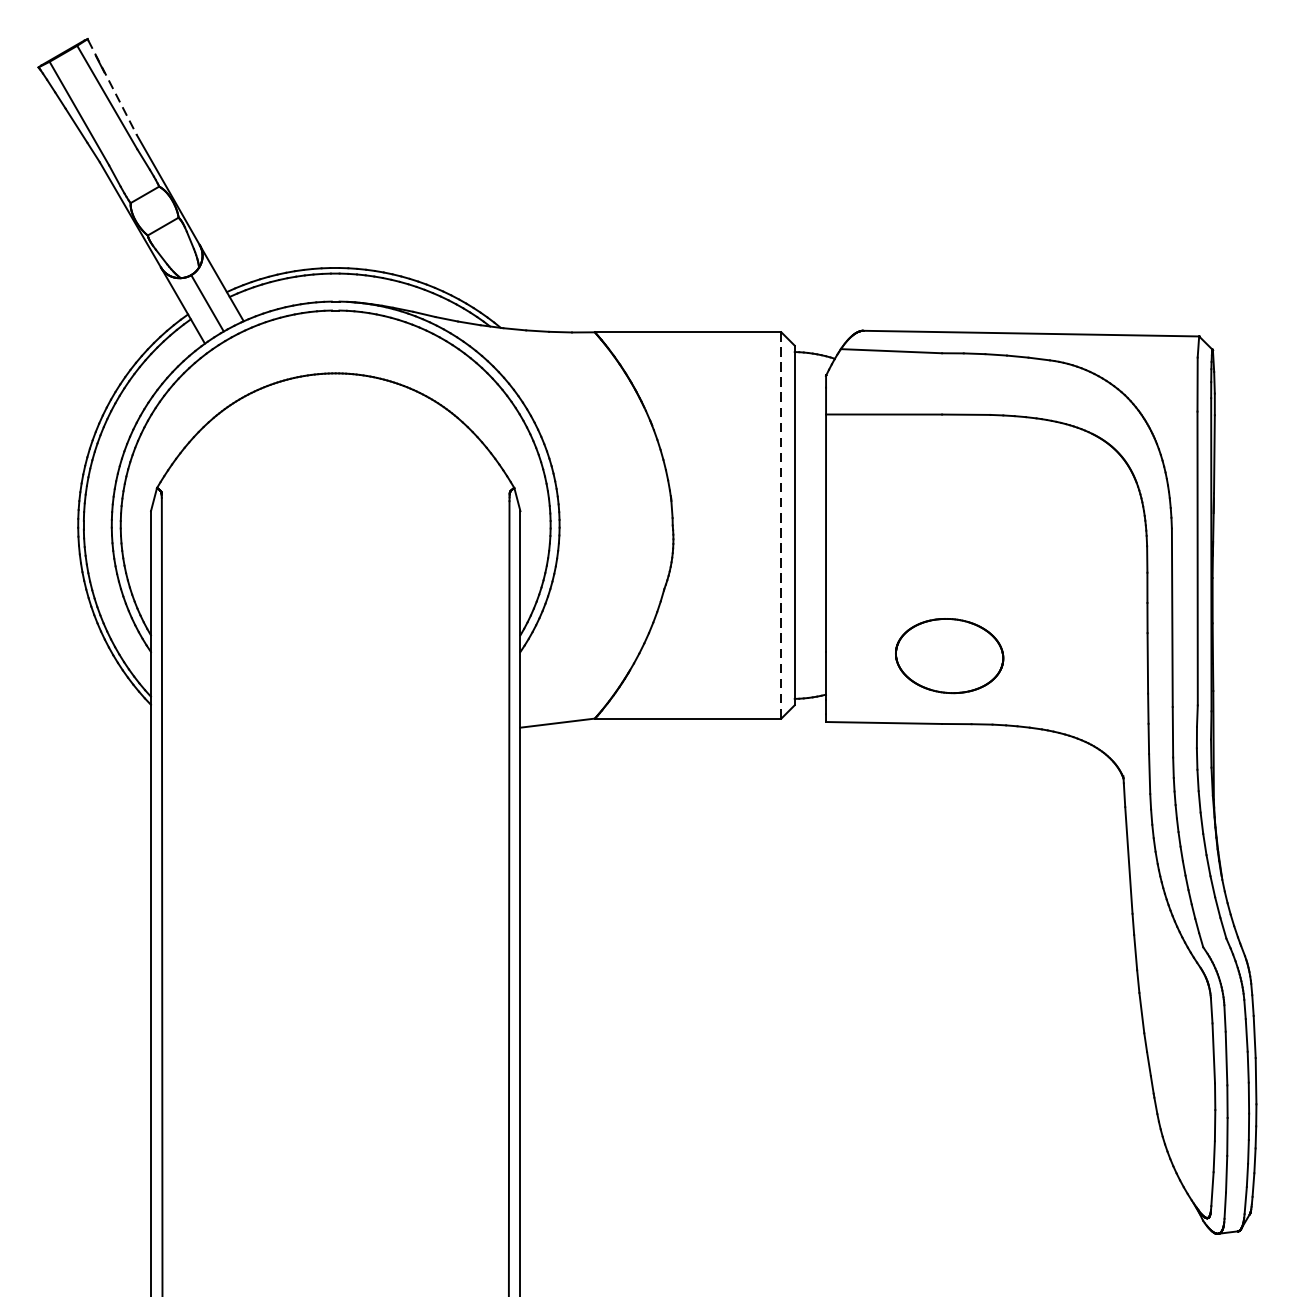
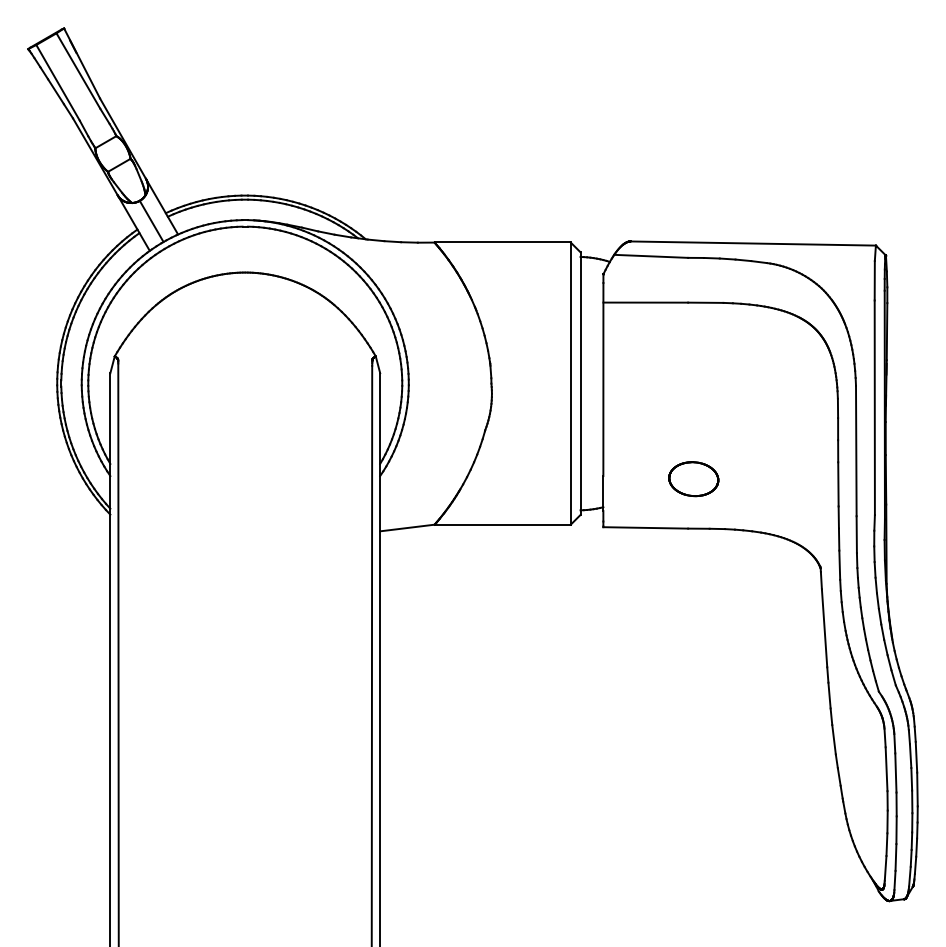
line: (112, 87) -> (82, 63), dashed -> solid
line: (780, 526) -> (570, 384), dashed -> solid
part: (949, 656) -> (693, 479), size x0.62

